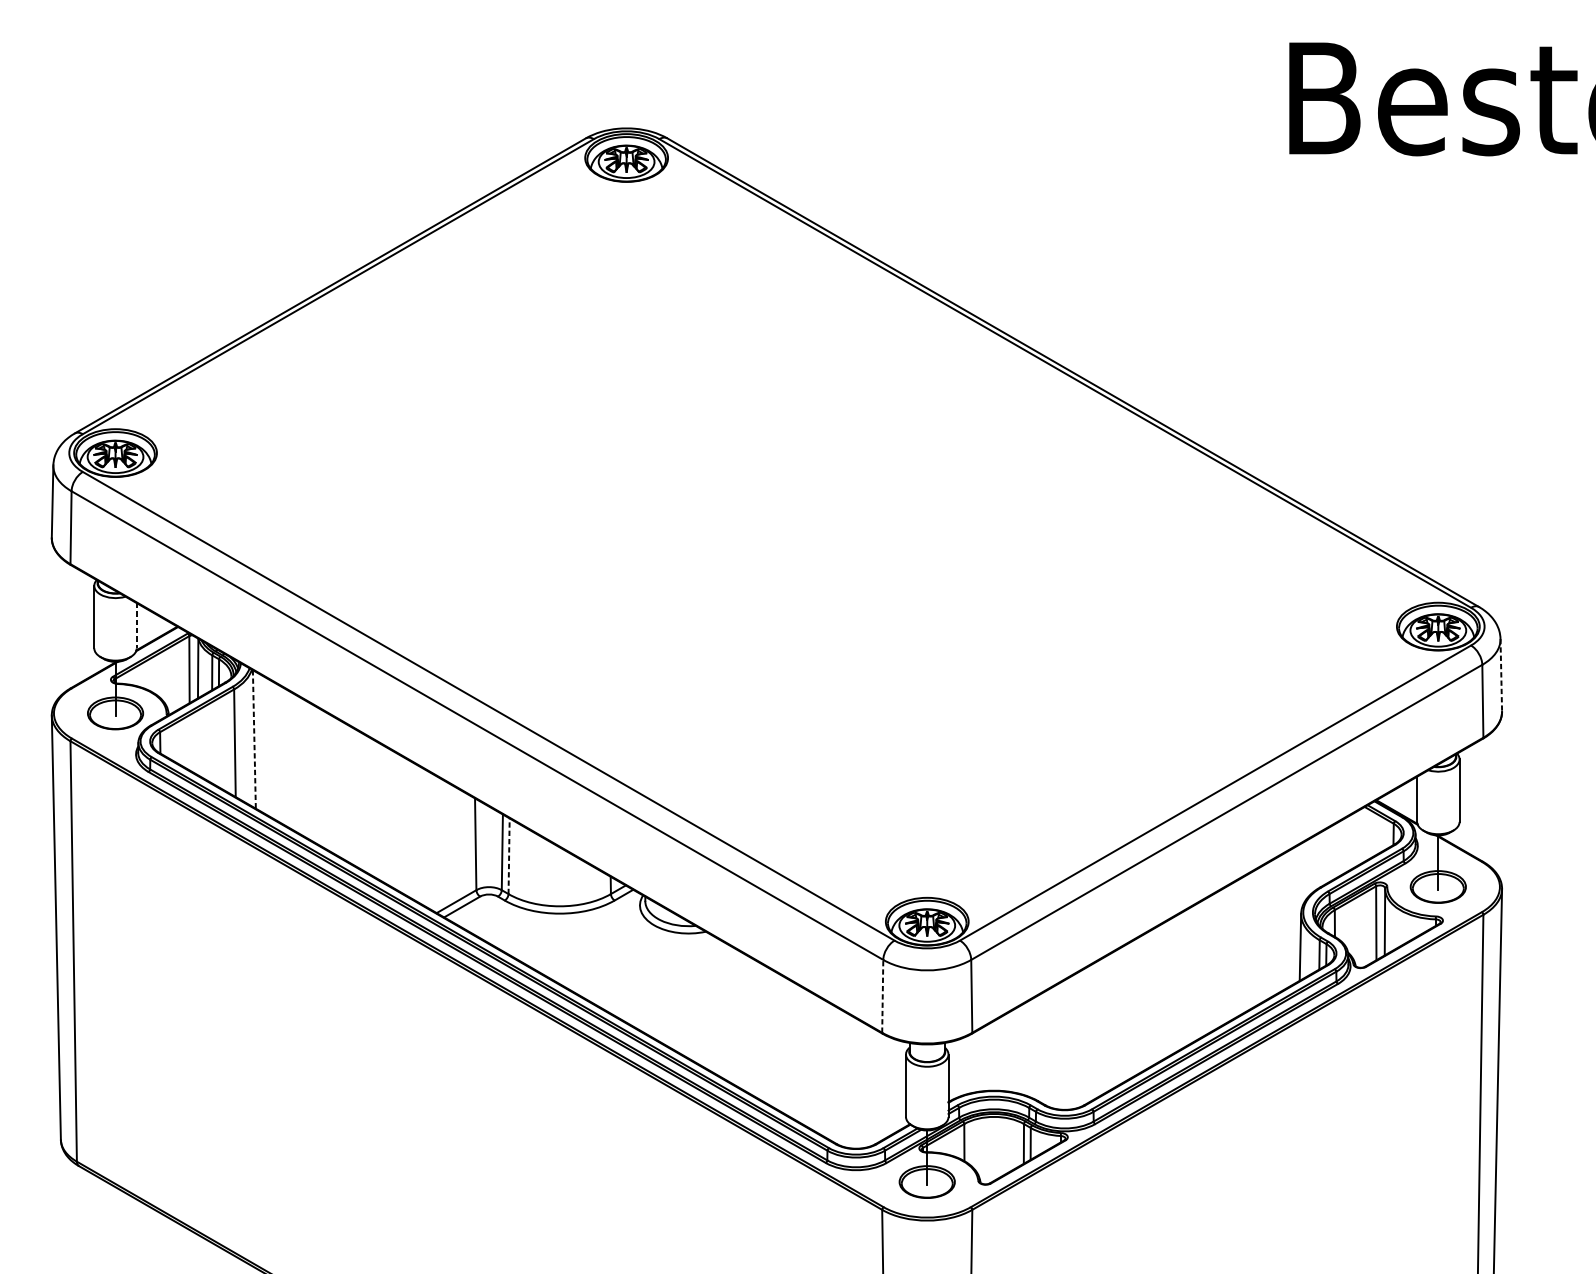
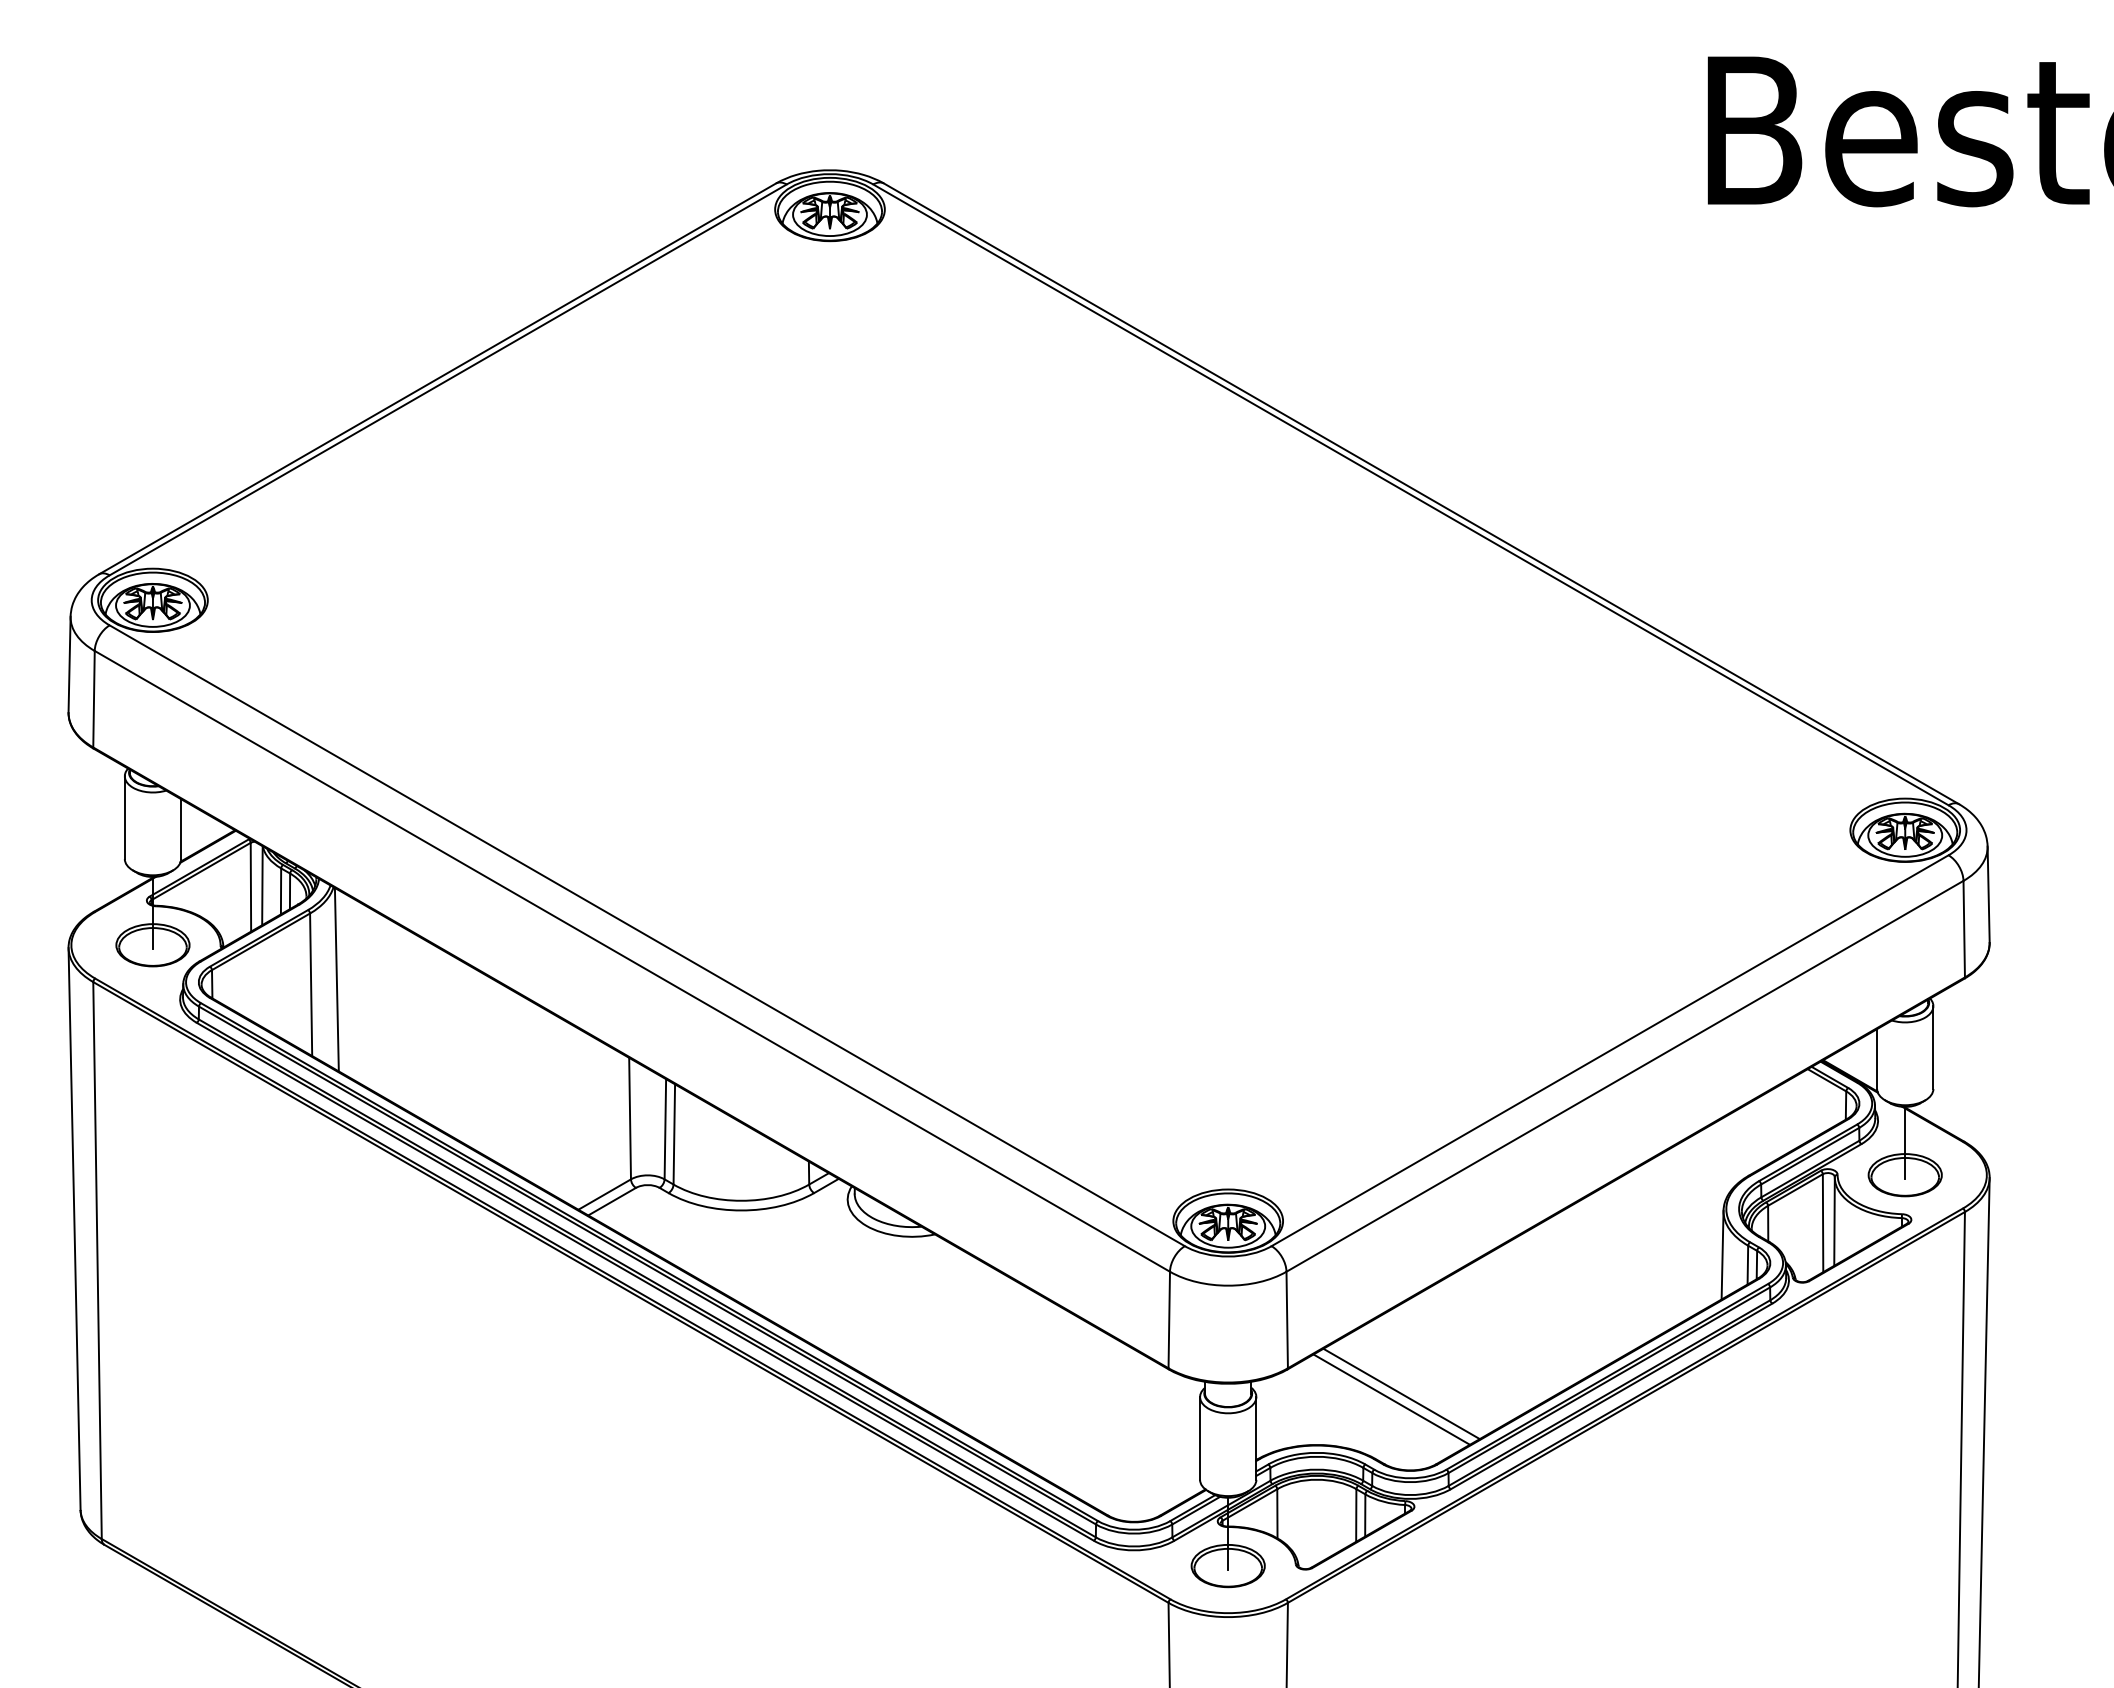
line: (137, 626) -> (181, 829), dashed -> solid
line: (1501, 675) -> (1988, 894), dashed -> solid
line: (254, 739) -> (336, 979), dashed -> solid
line: (509, 855) -> (674, 1133), dashed -> solid
line: (882, 995) -> (1169, 1319), dashed -> solid
line: (1058, 1051) -> (1401, 1393), added
line: (1050, 1056) -> (1391, 1399), added

